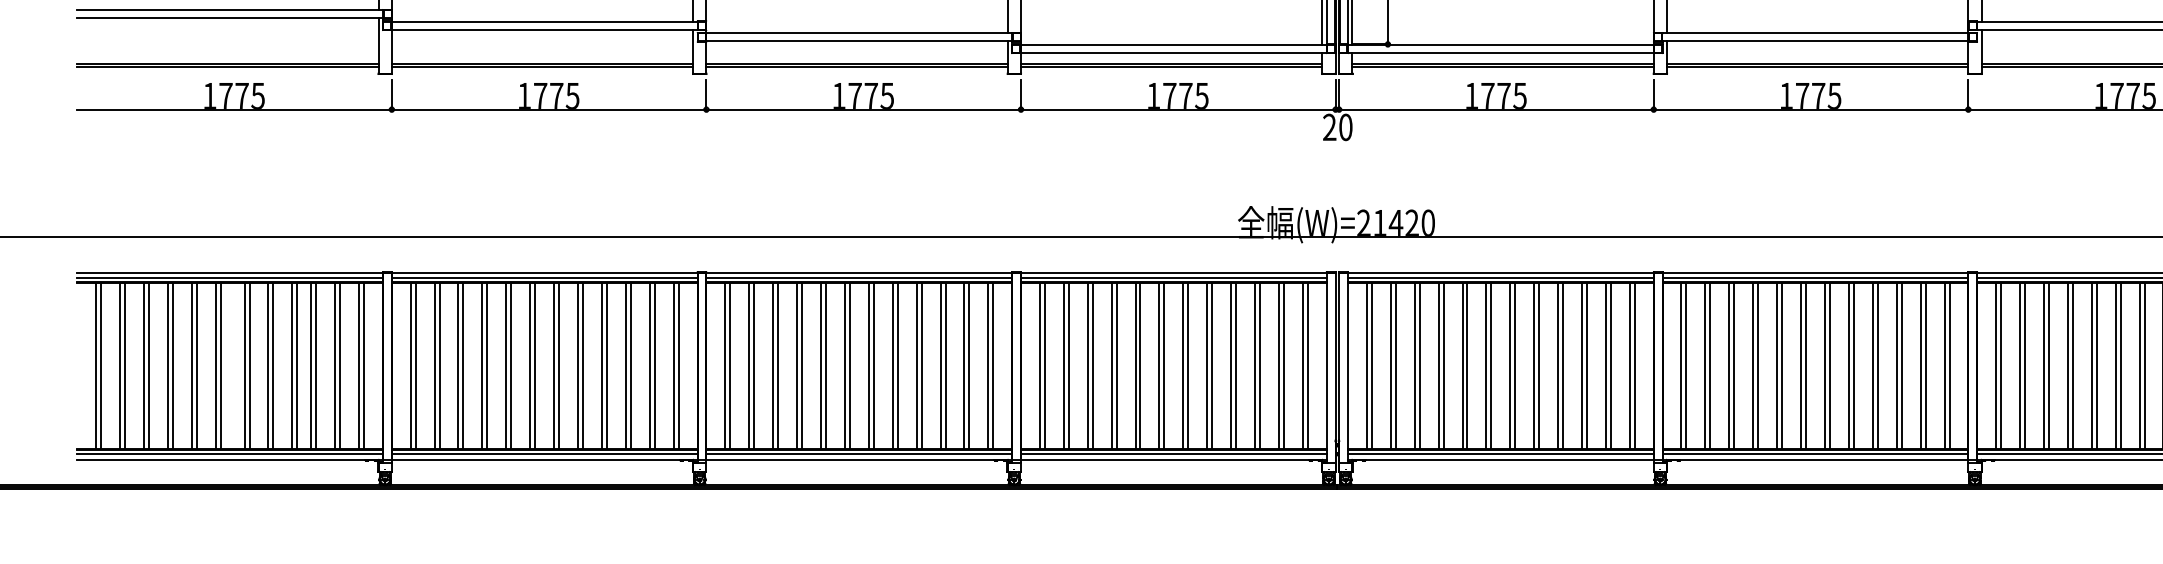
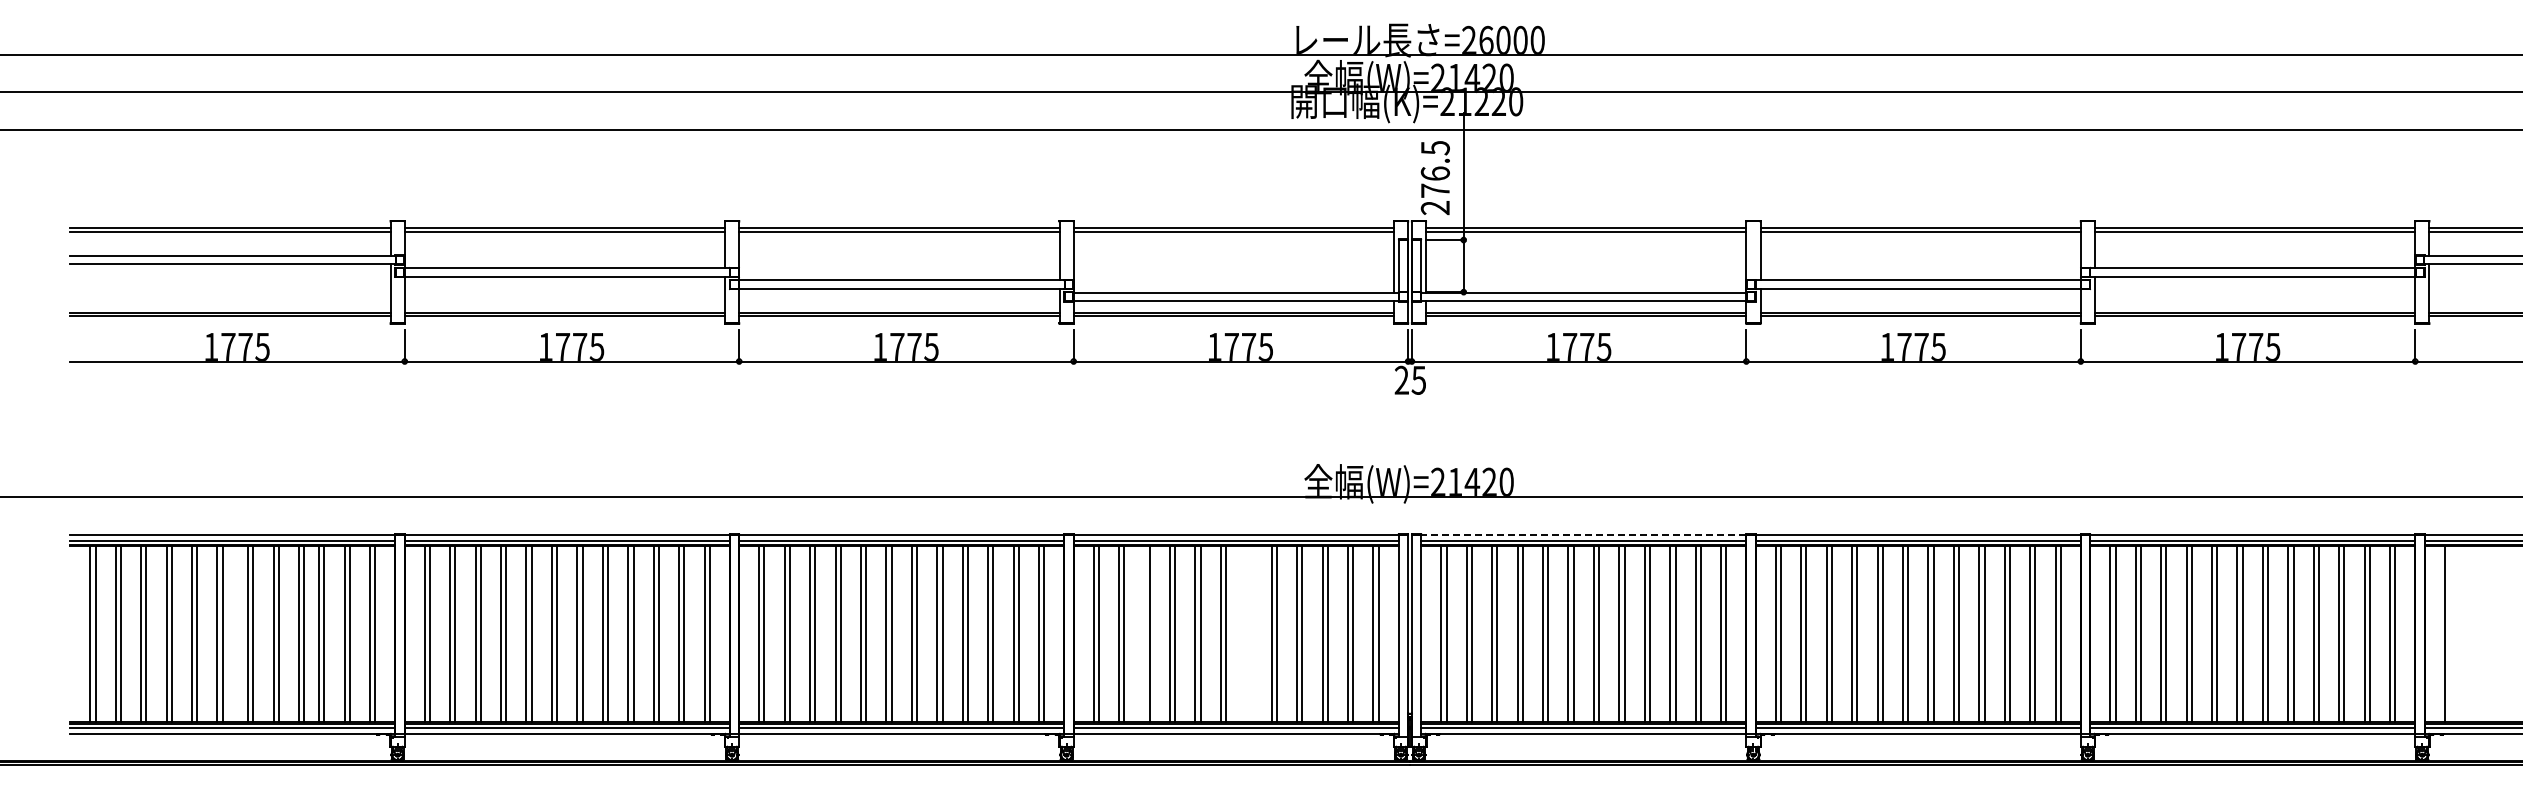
text: (1345, 126) -> (1418, 379), 20 -> 25
line: (1500, 272) -> (1583, 534), solid -> dashed
line: (1087, 366) -> (1144, 634), removed
line: (1183, 366) -> (1246, 634), removed
line: (1188, 366) -> (1251, 634), removed

